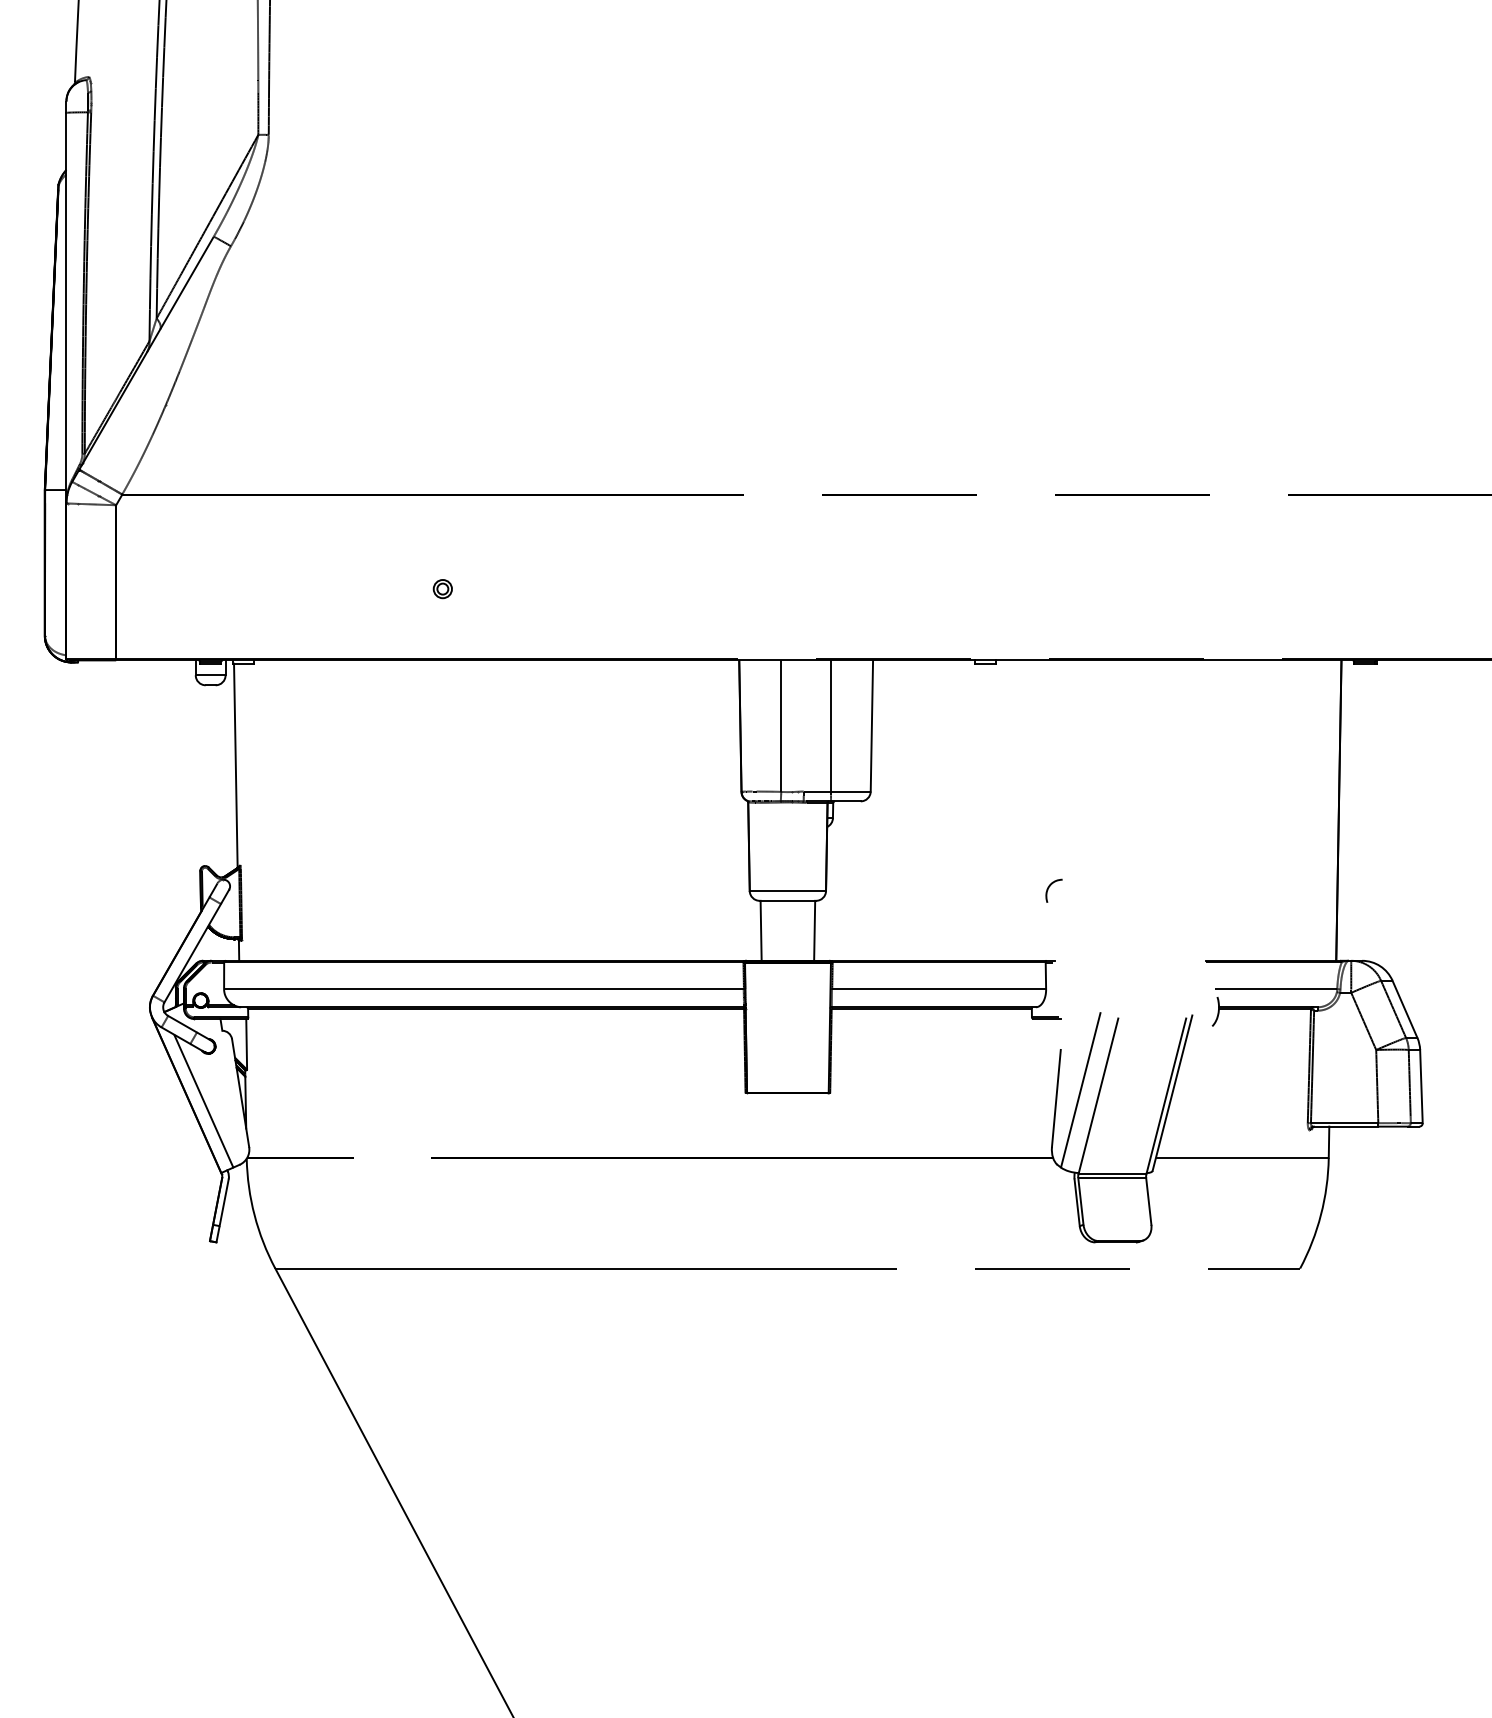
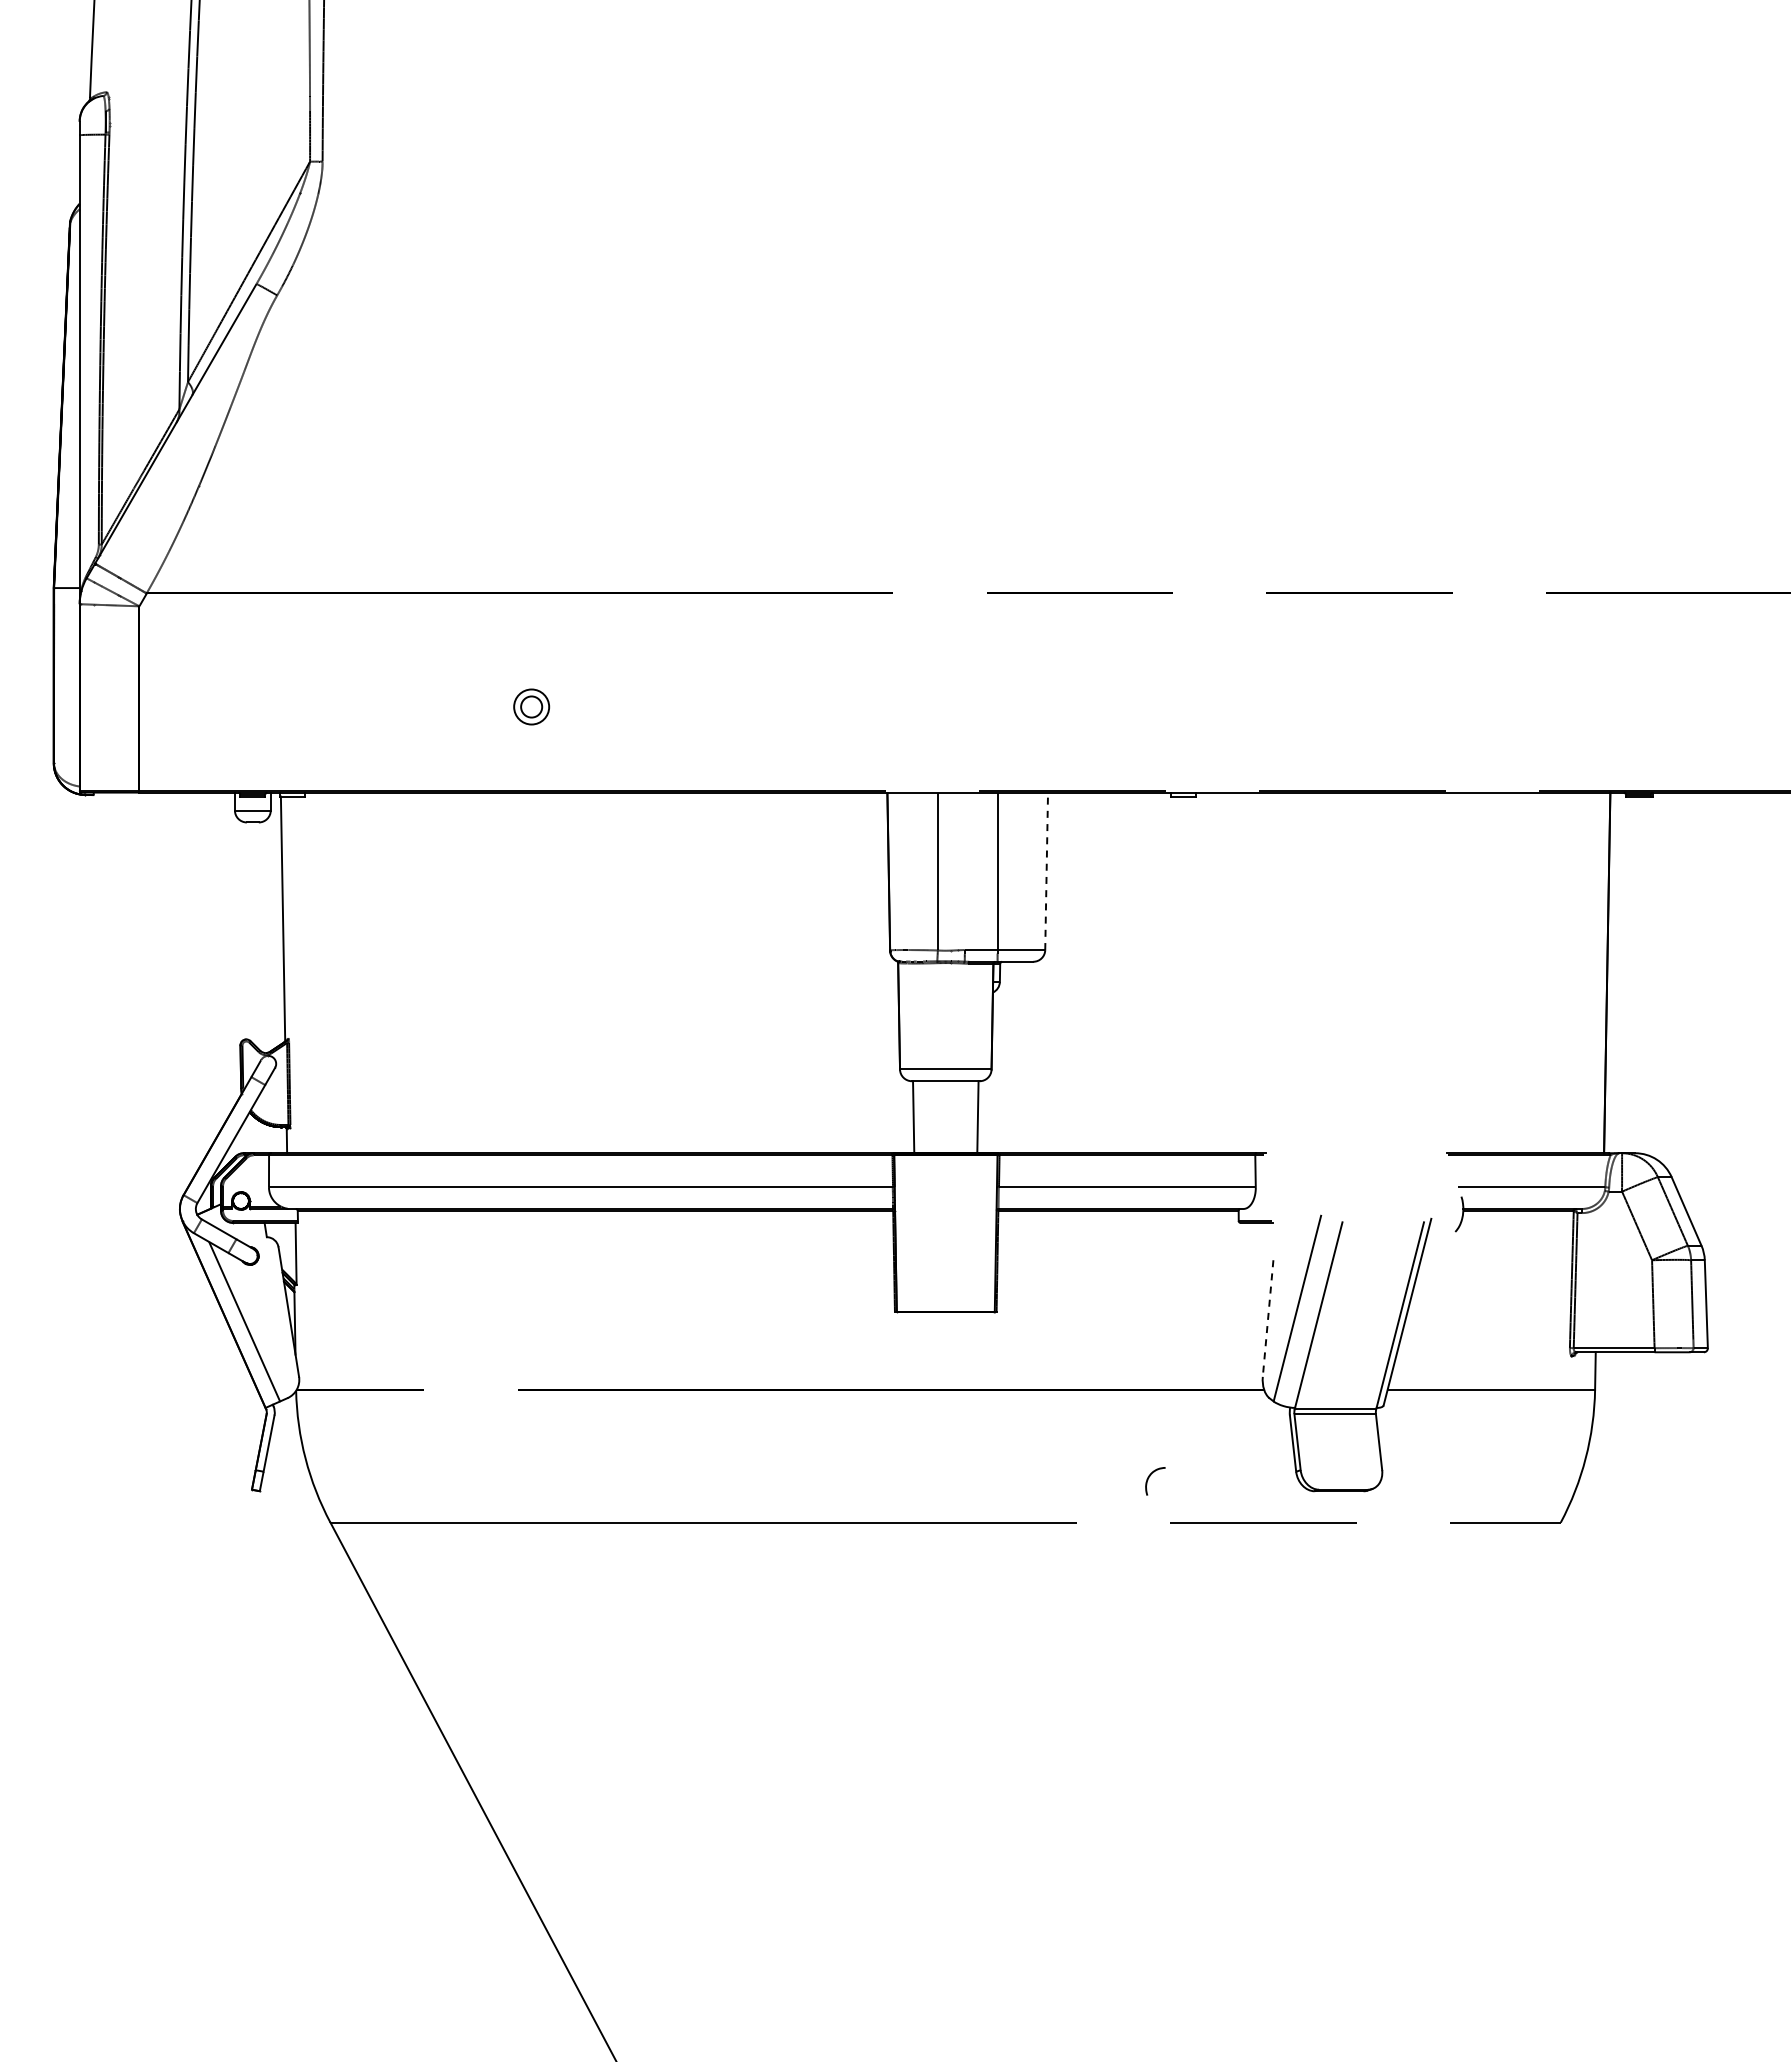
part: (442, 588) -> (531, 706), size x1.6
line: (871, 726) -> (1046, 871), solid -> dashed
curve: (1049, 888) -> (1149, 1478), moved
line: (1056, 1098) -> (1268, 1318), solid -> dashed

